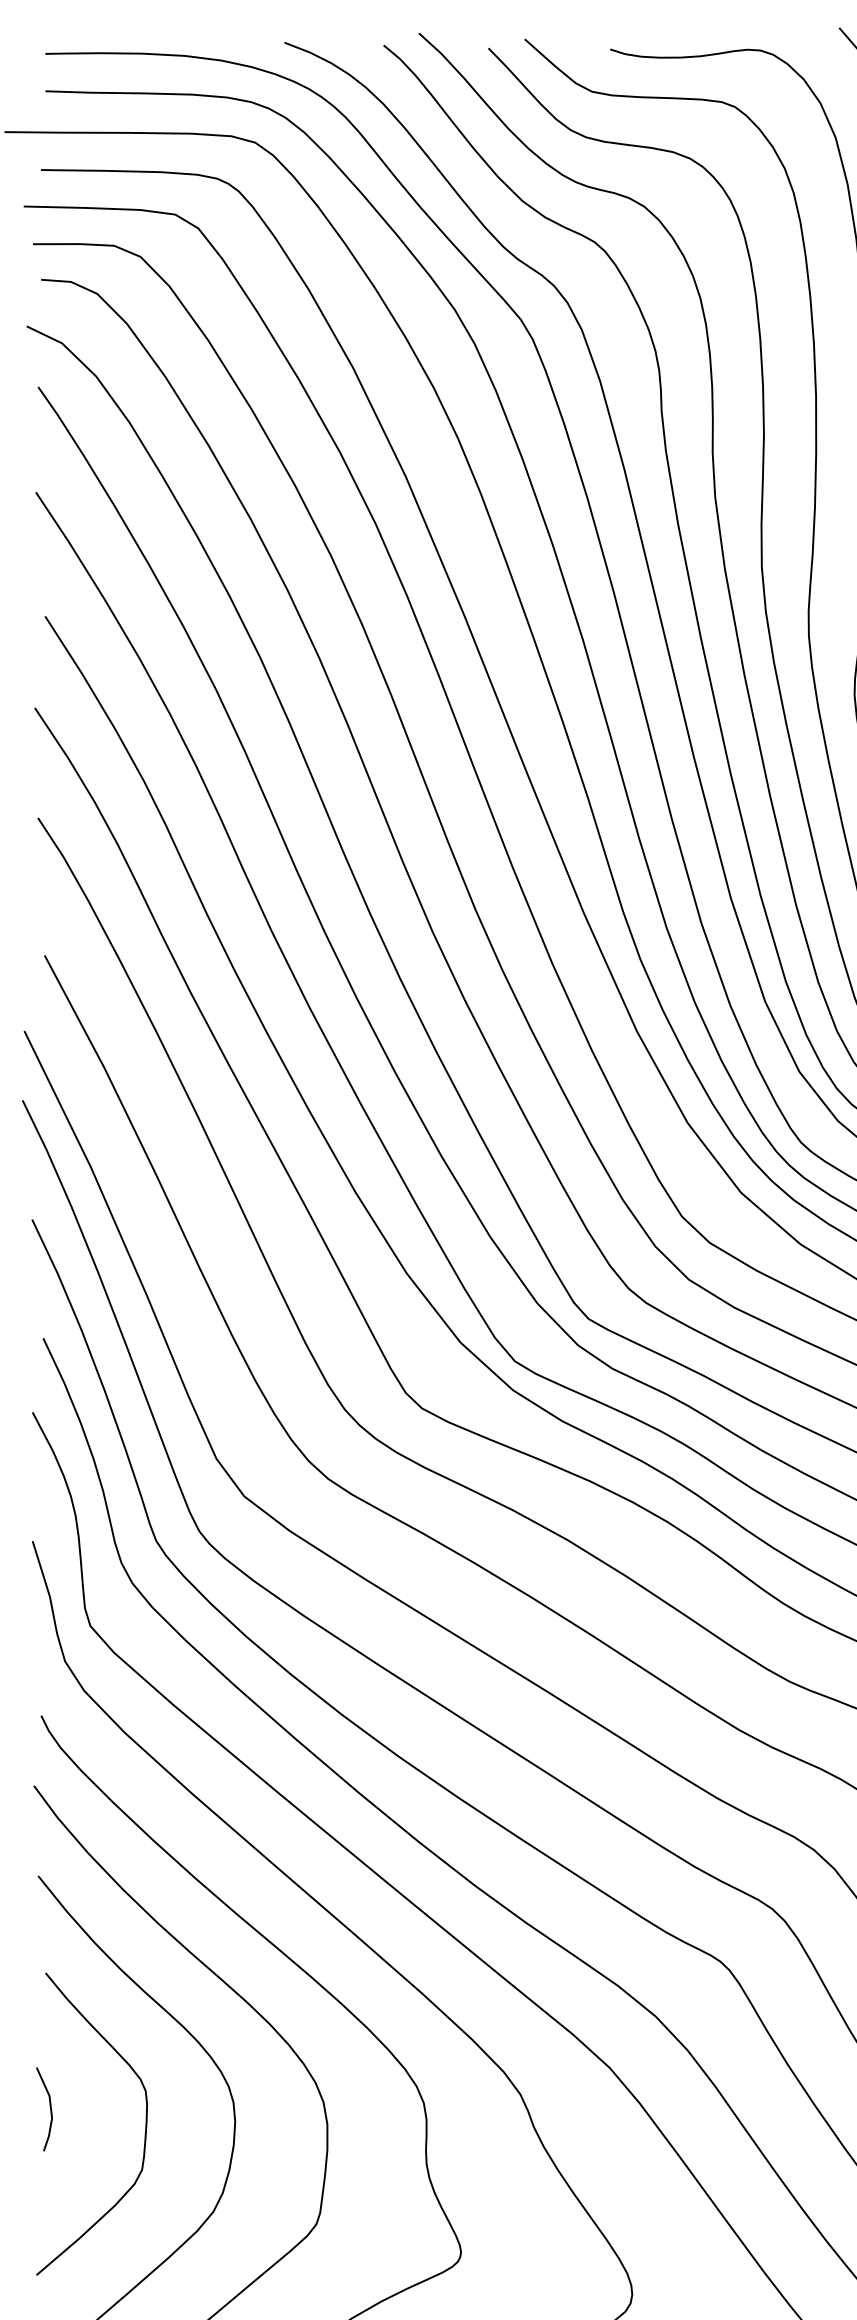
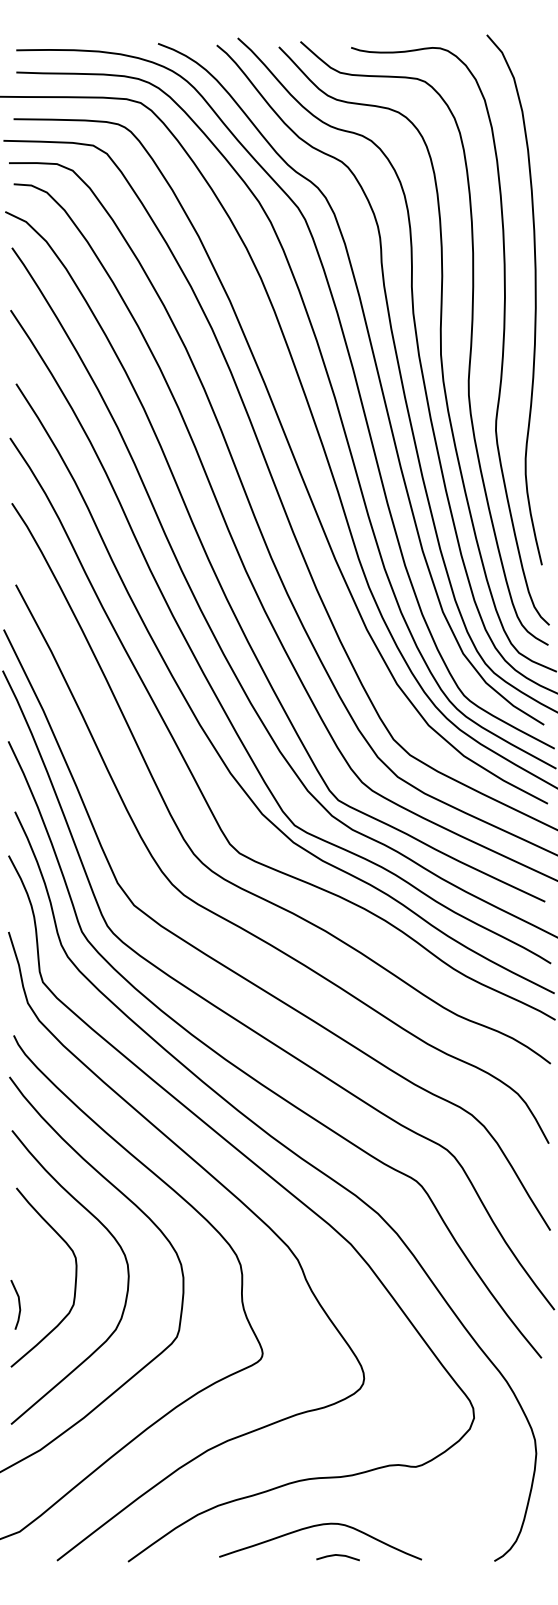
line: (49, 2108) -> (18, 1304), moved

